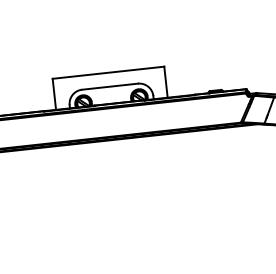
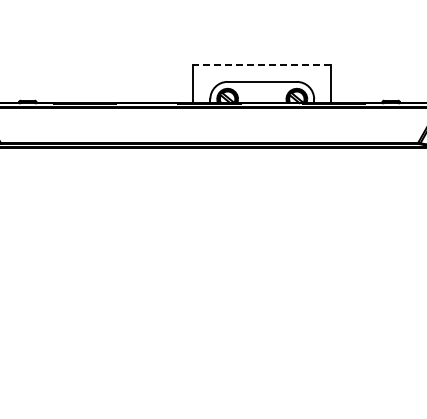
line: (107, 72) -> (261, 64), solid -> dashed

